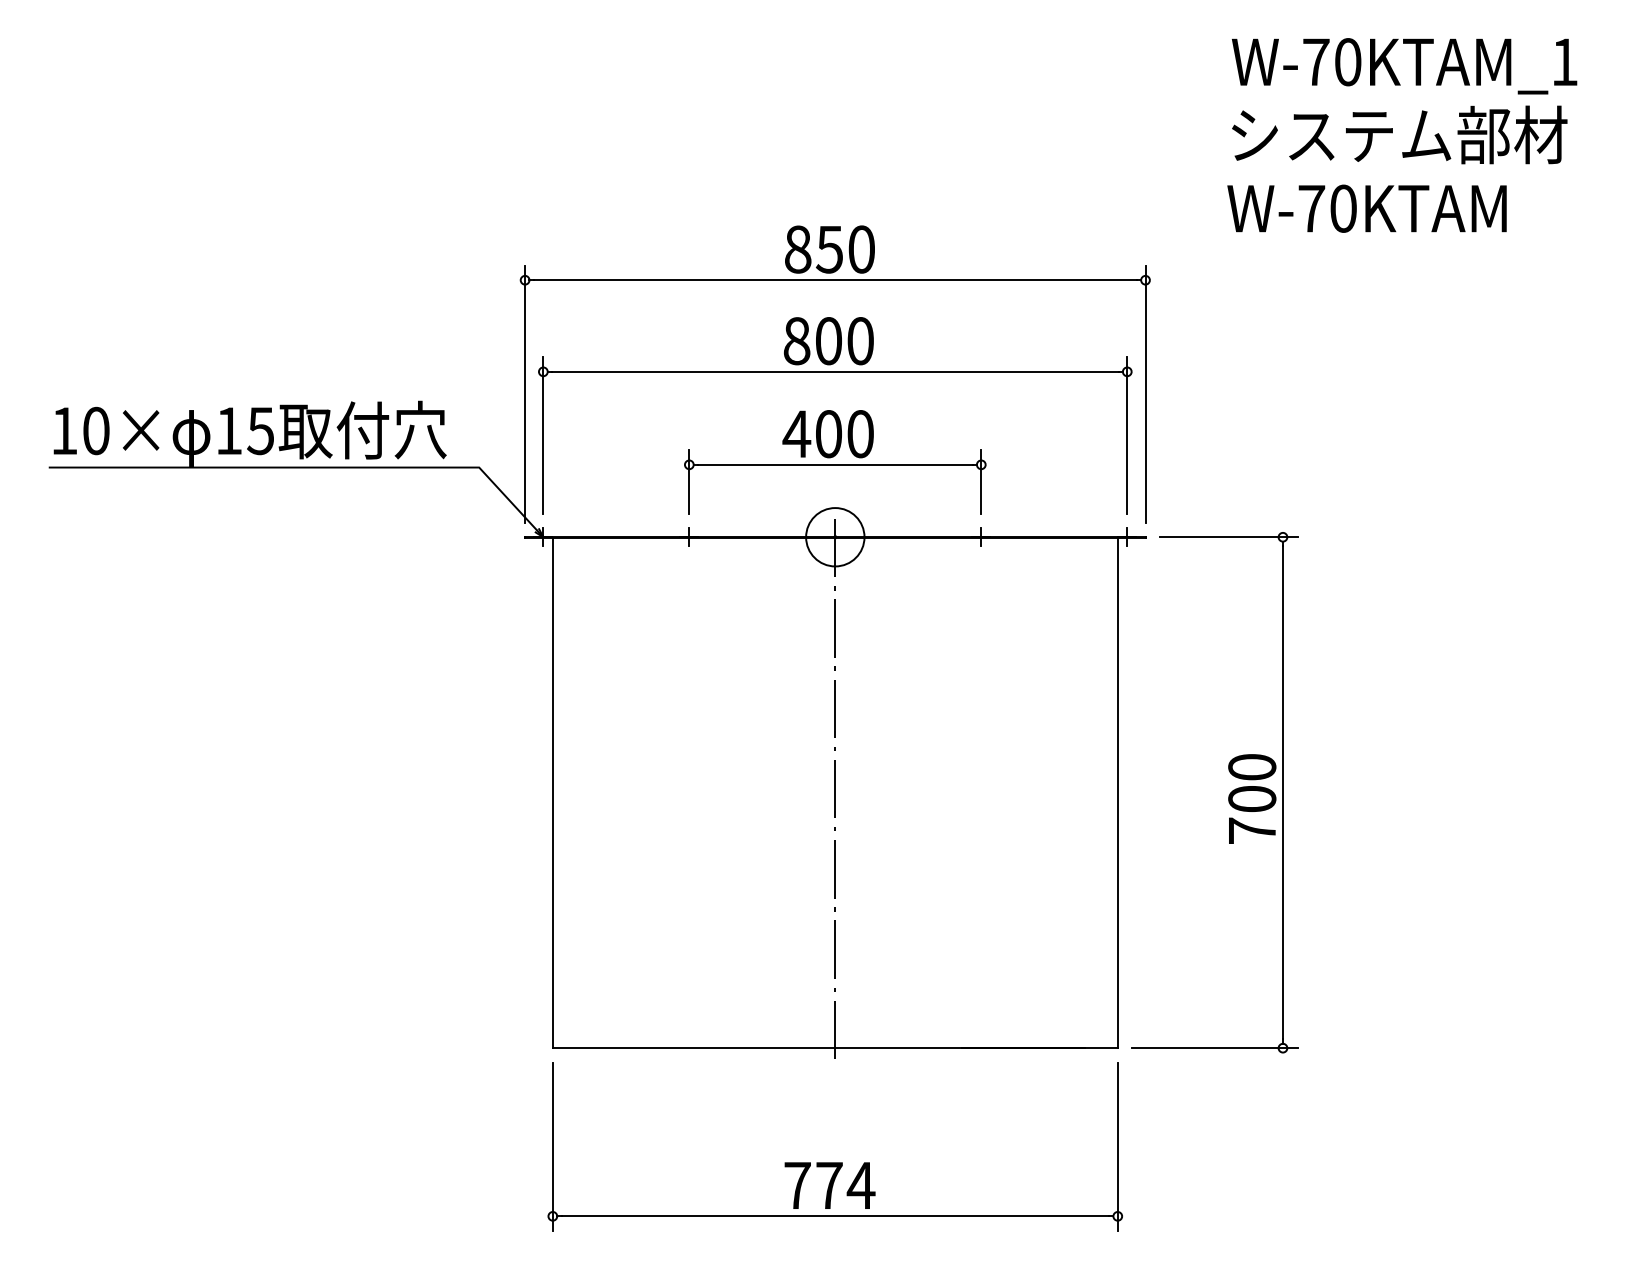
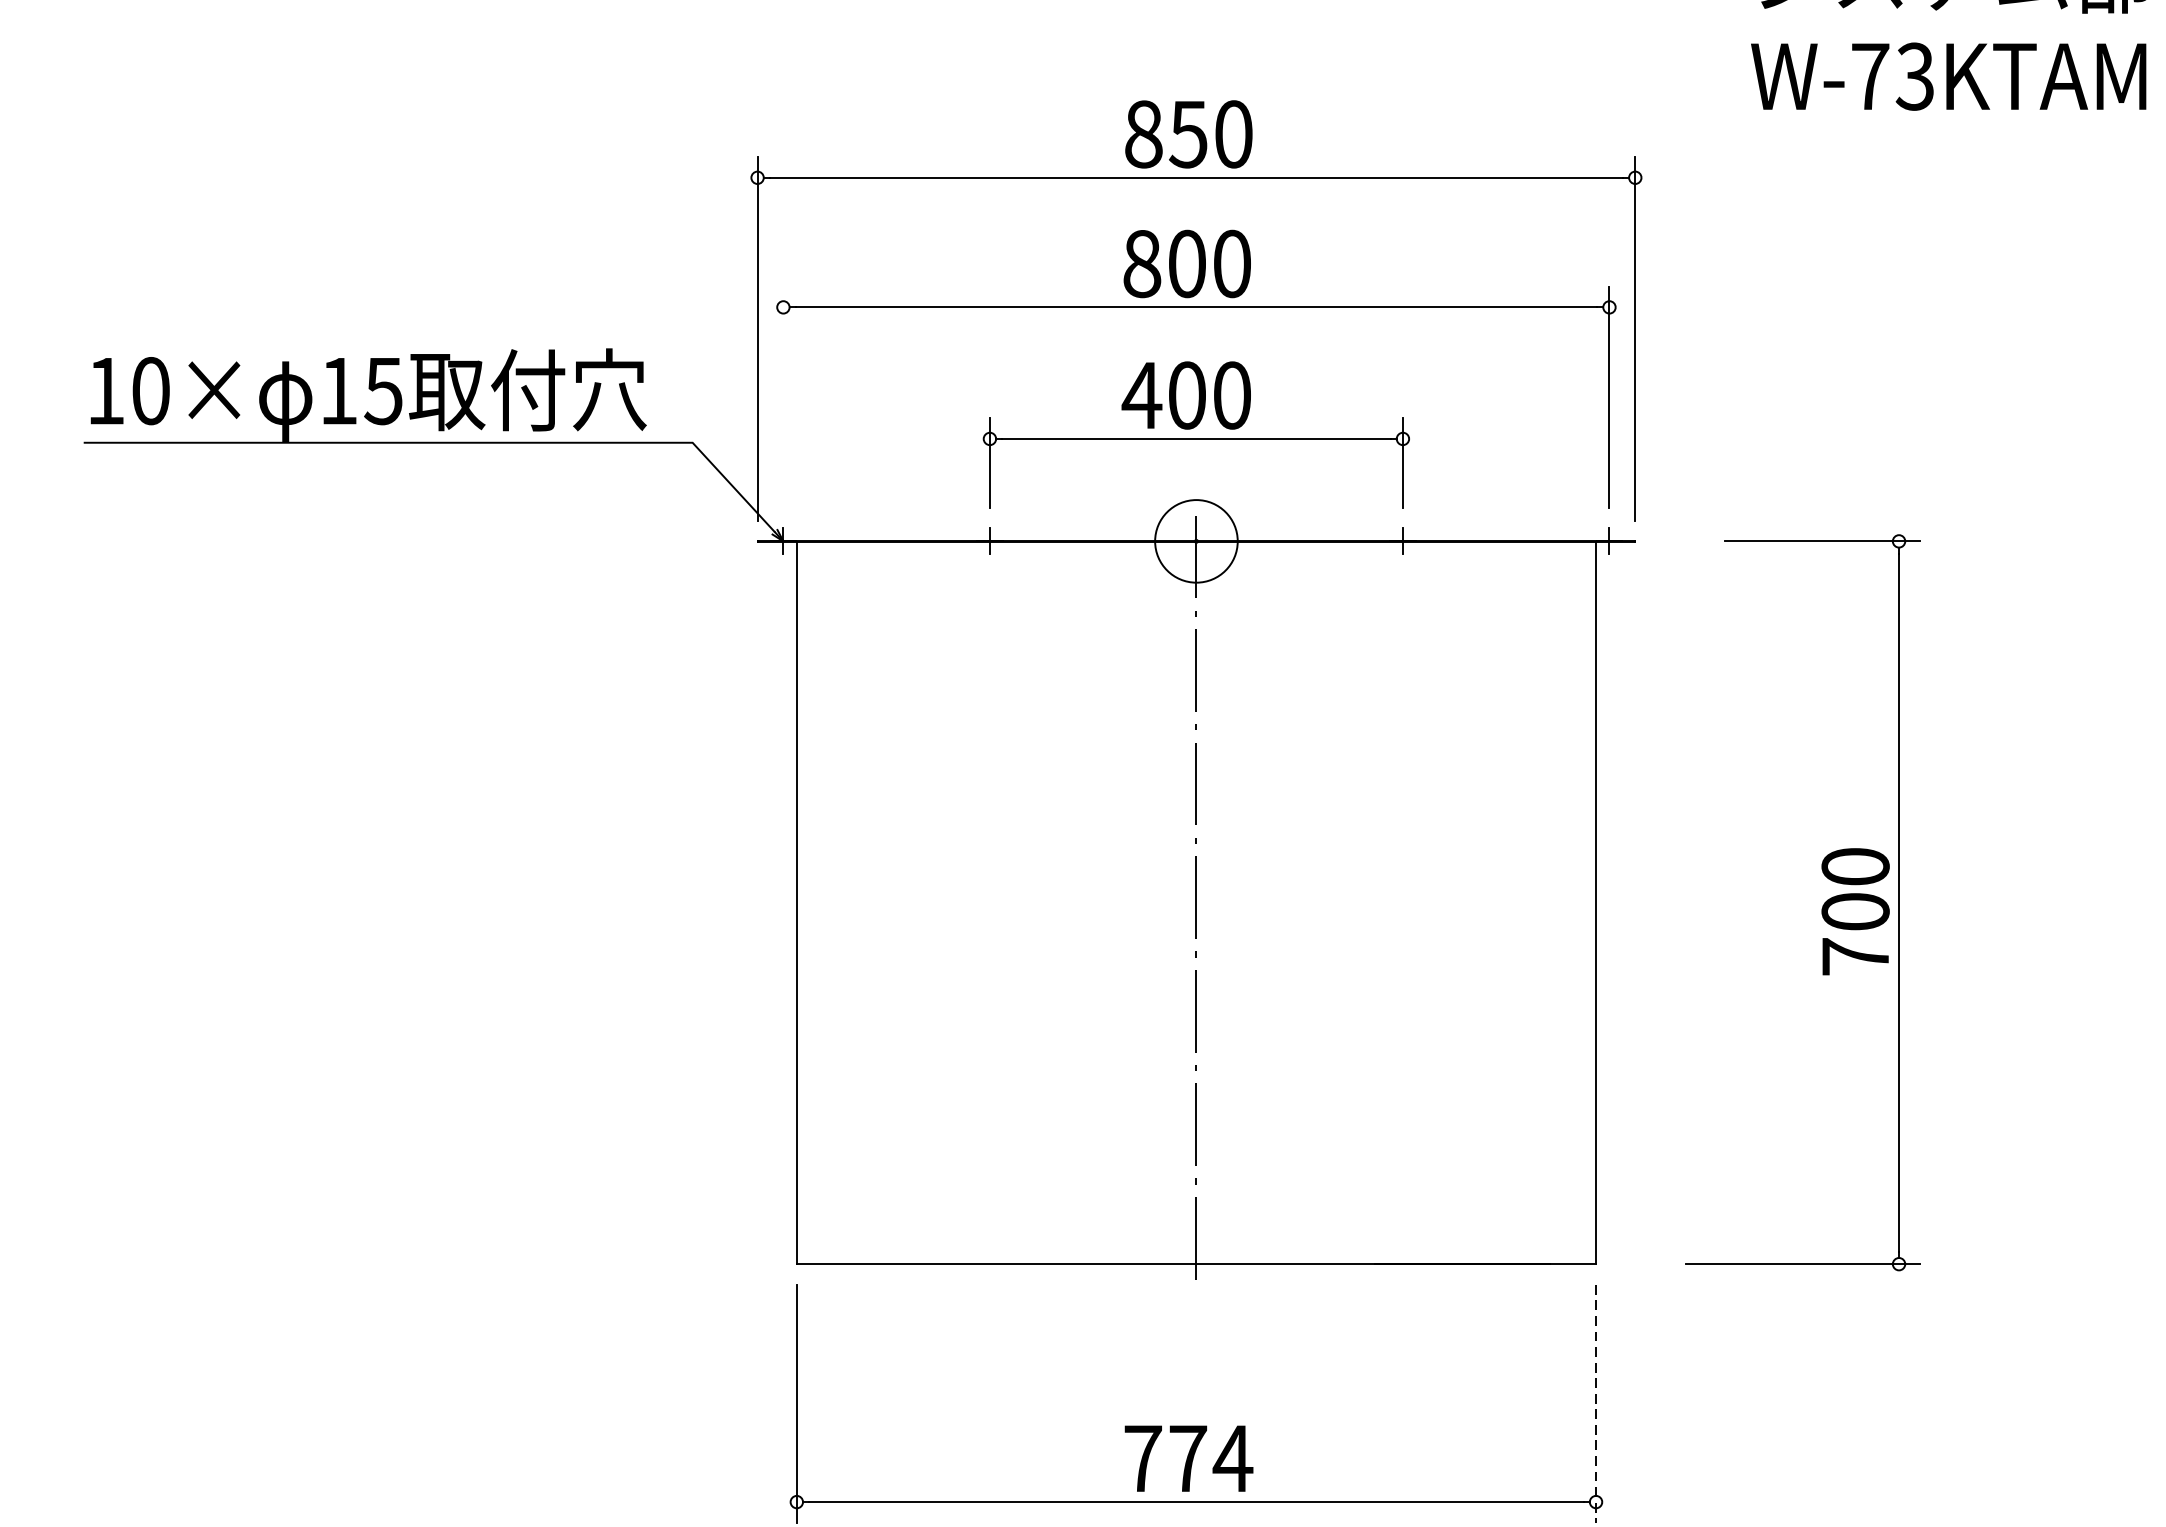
text: (1342, 208) -> (1913, 76), W-70KTAM -> W-73KTAM
line: (543, 435) -> (783, 397), removed
part: (1228, 795) -> (1821, 906), moved
line: (1117, 1147) -> (1595, 1404), solid -> dashed

